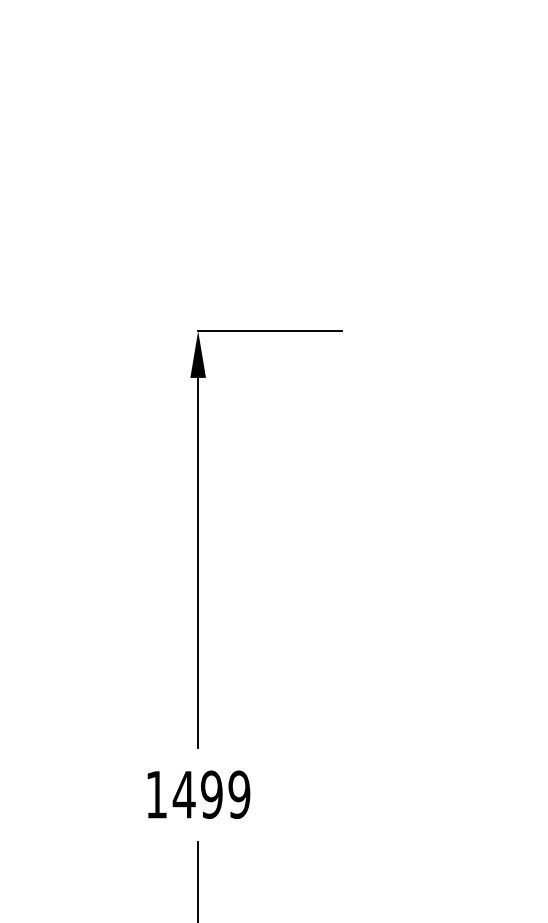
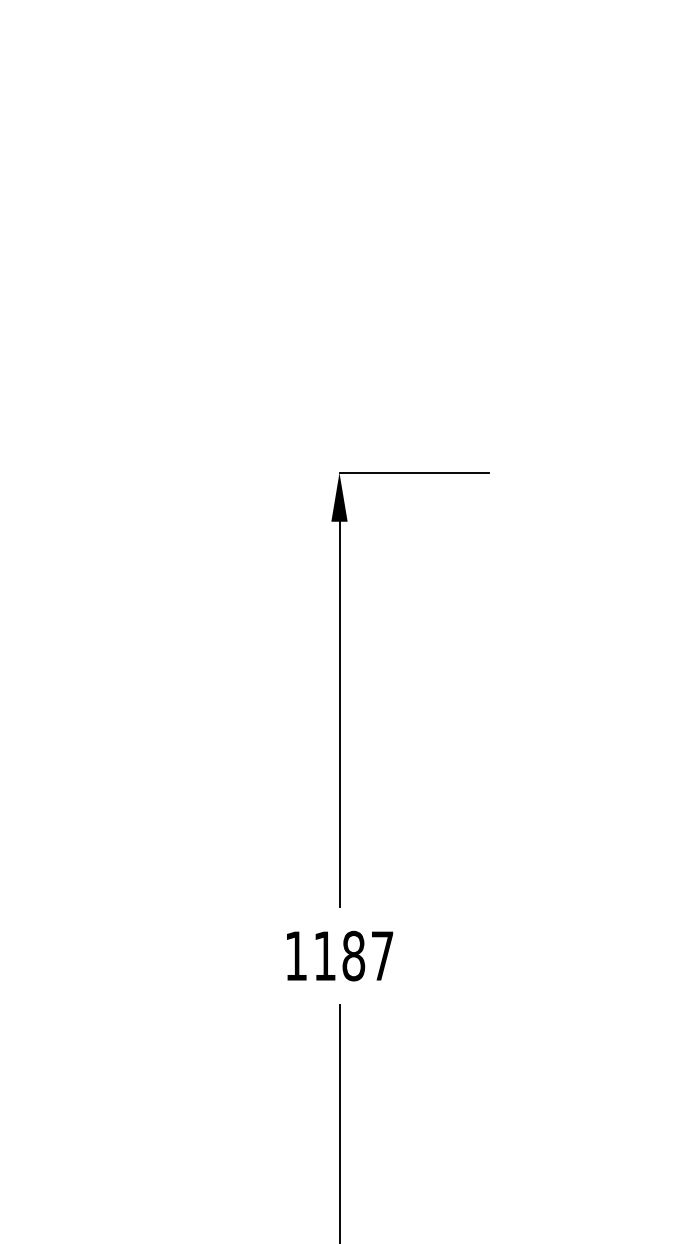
text: (211, 794) -> (353, 955), 1499 -> 1187

